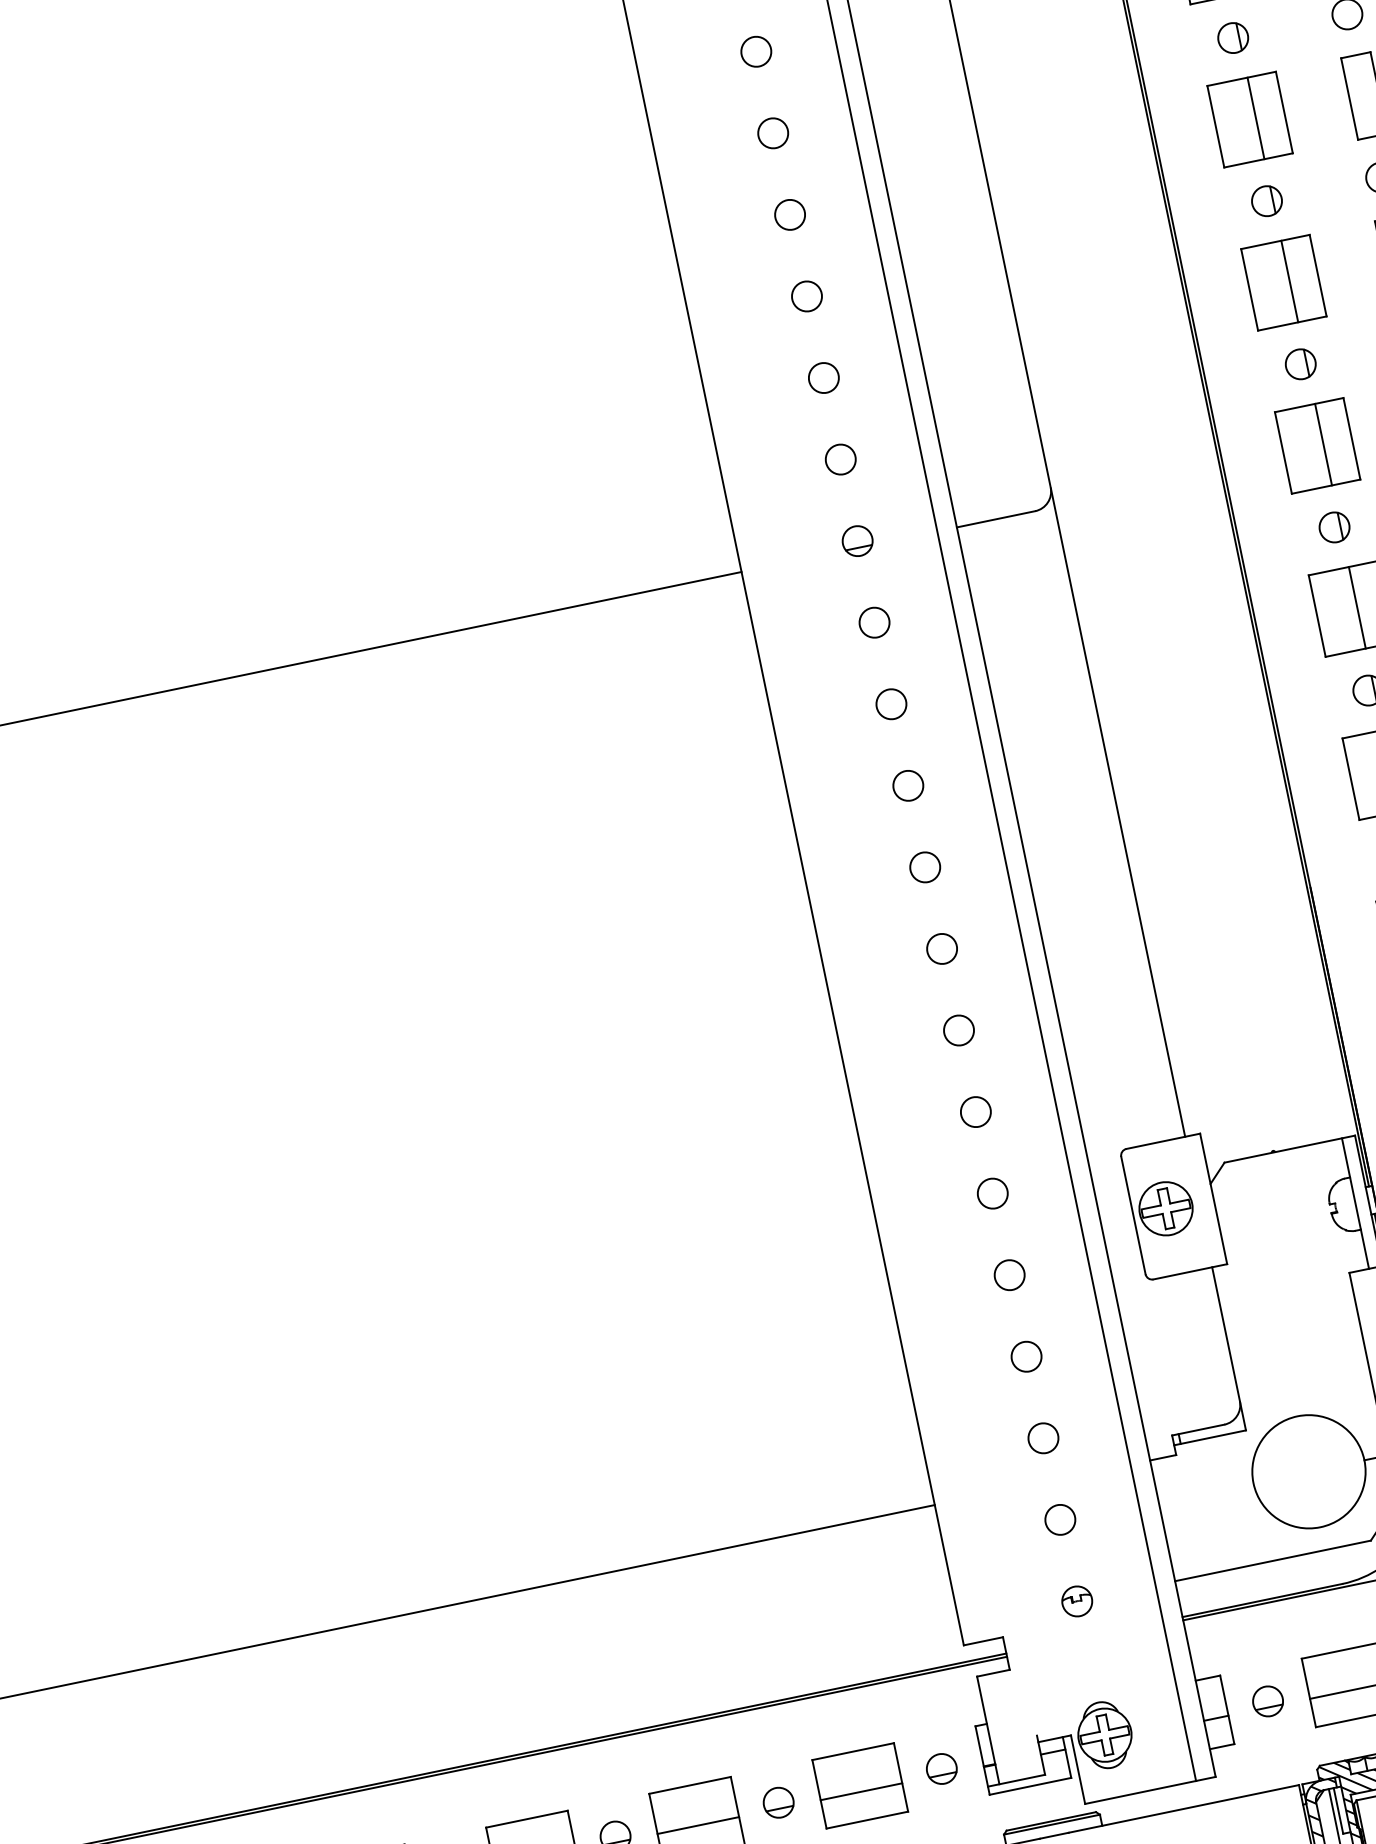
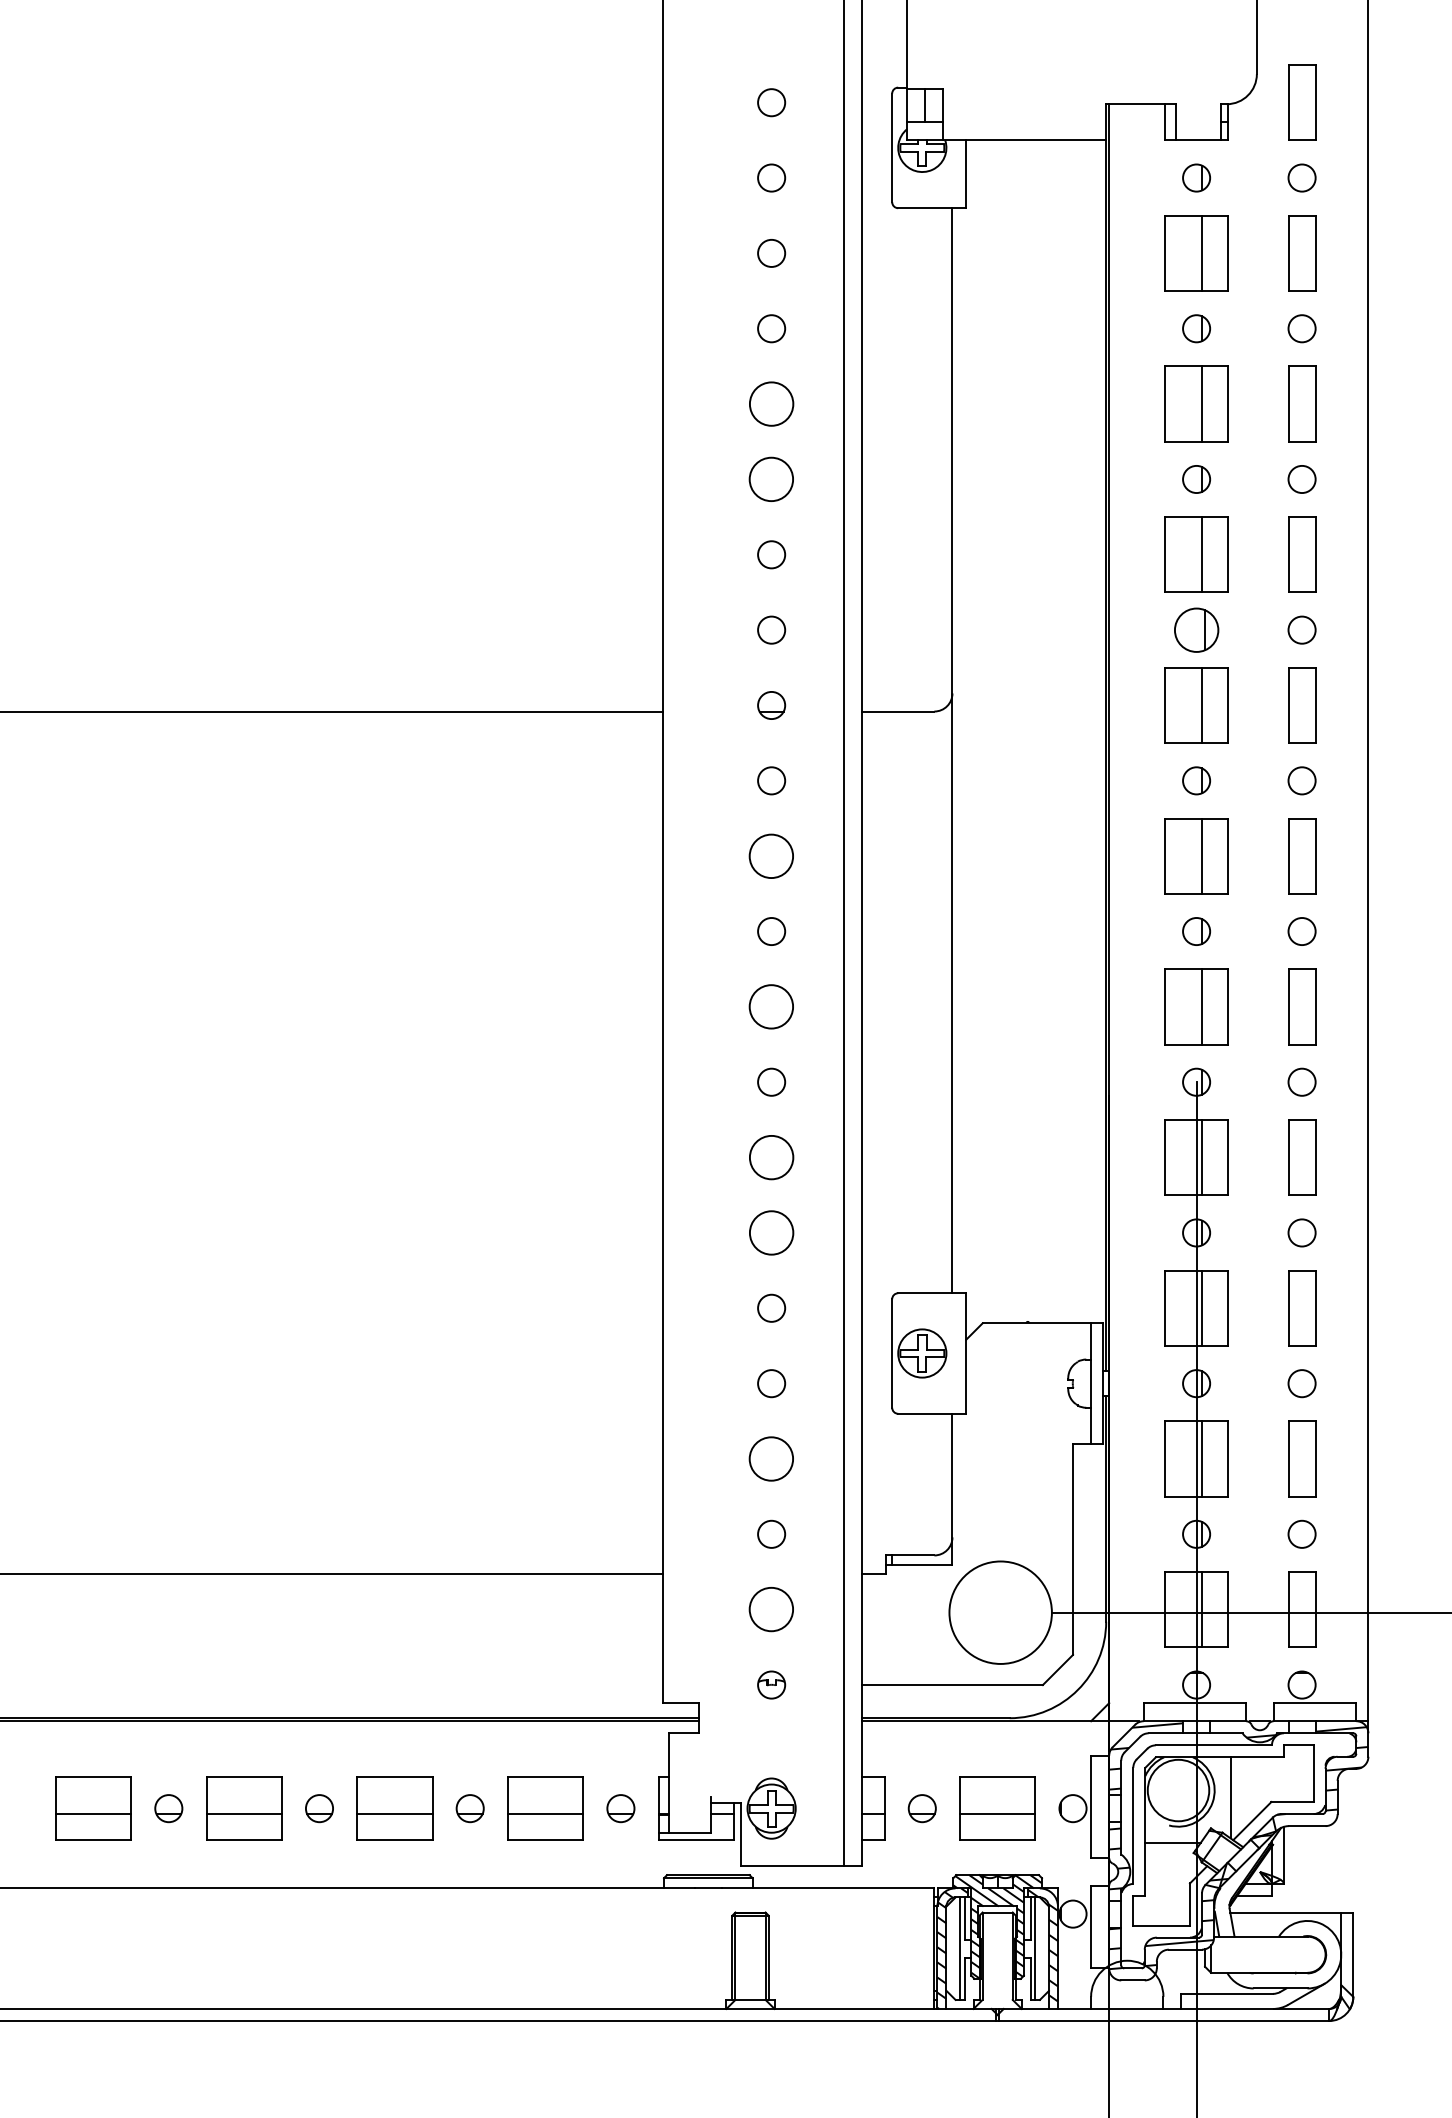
circle: (789, 214) -> (771, 403), size x1.6
circle: (806, 296) -> (771, 479), size x1.6
part: (1300, 363) -> (1196, 629), size x1.6
circle: (891, 703) -> (771, 855), size x1.6
circle: (924, 866) -> (771, 1006), size x1.6
circle: (958, 1030) -> (771, 1157), size x1.6
circle: (975, 1111) -> (771, 1232), size x1.6
circle: (1026, 1356) -> (771, 1458), size x1.6
circle: (1060, 1519) -> (771, 1609), size x1.6

